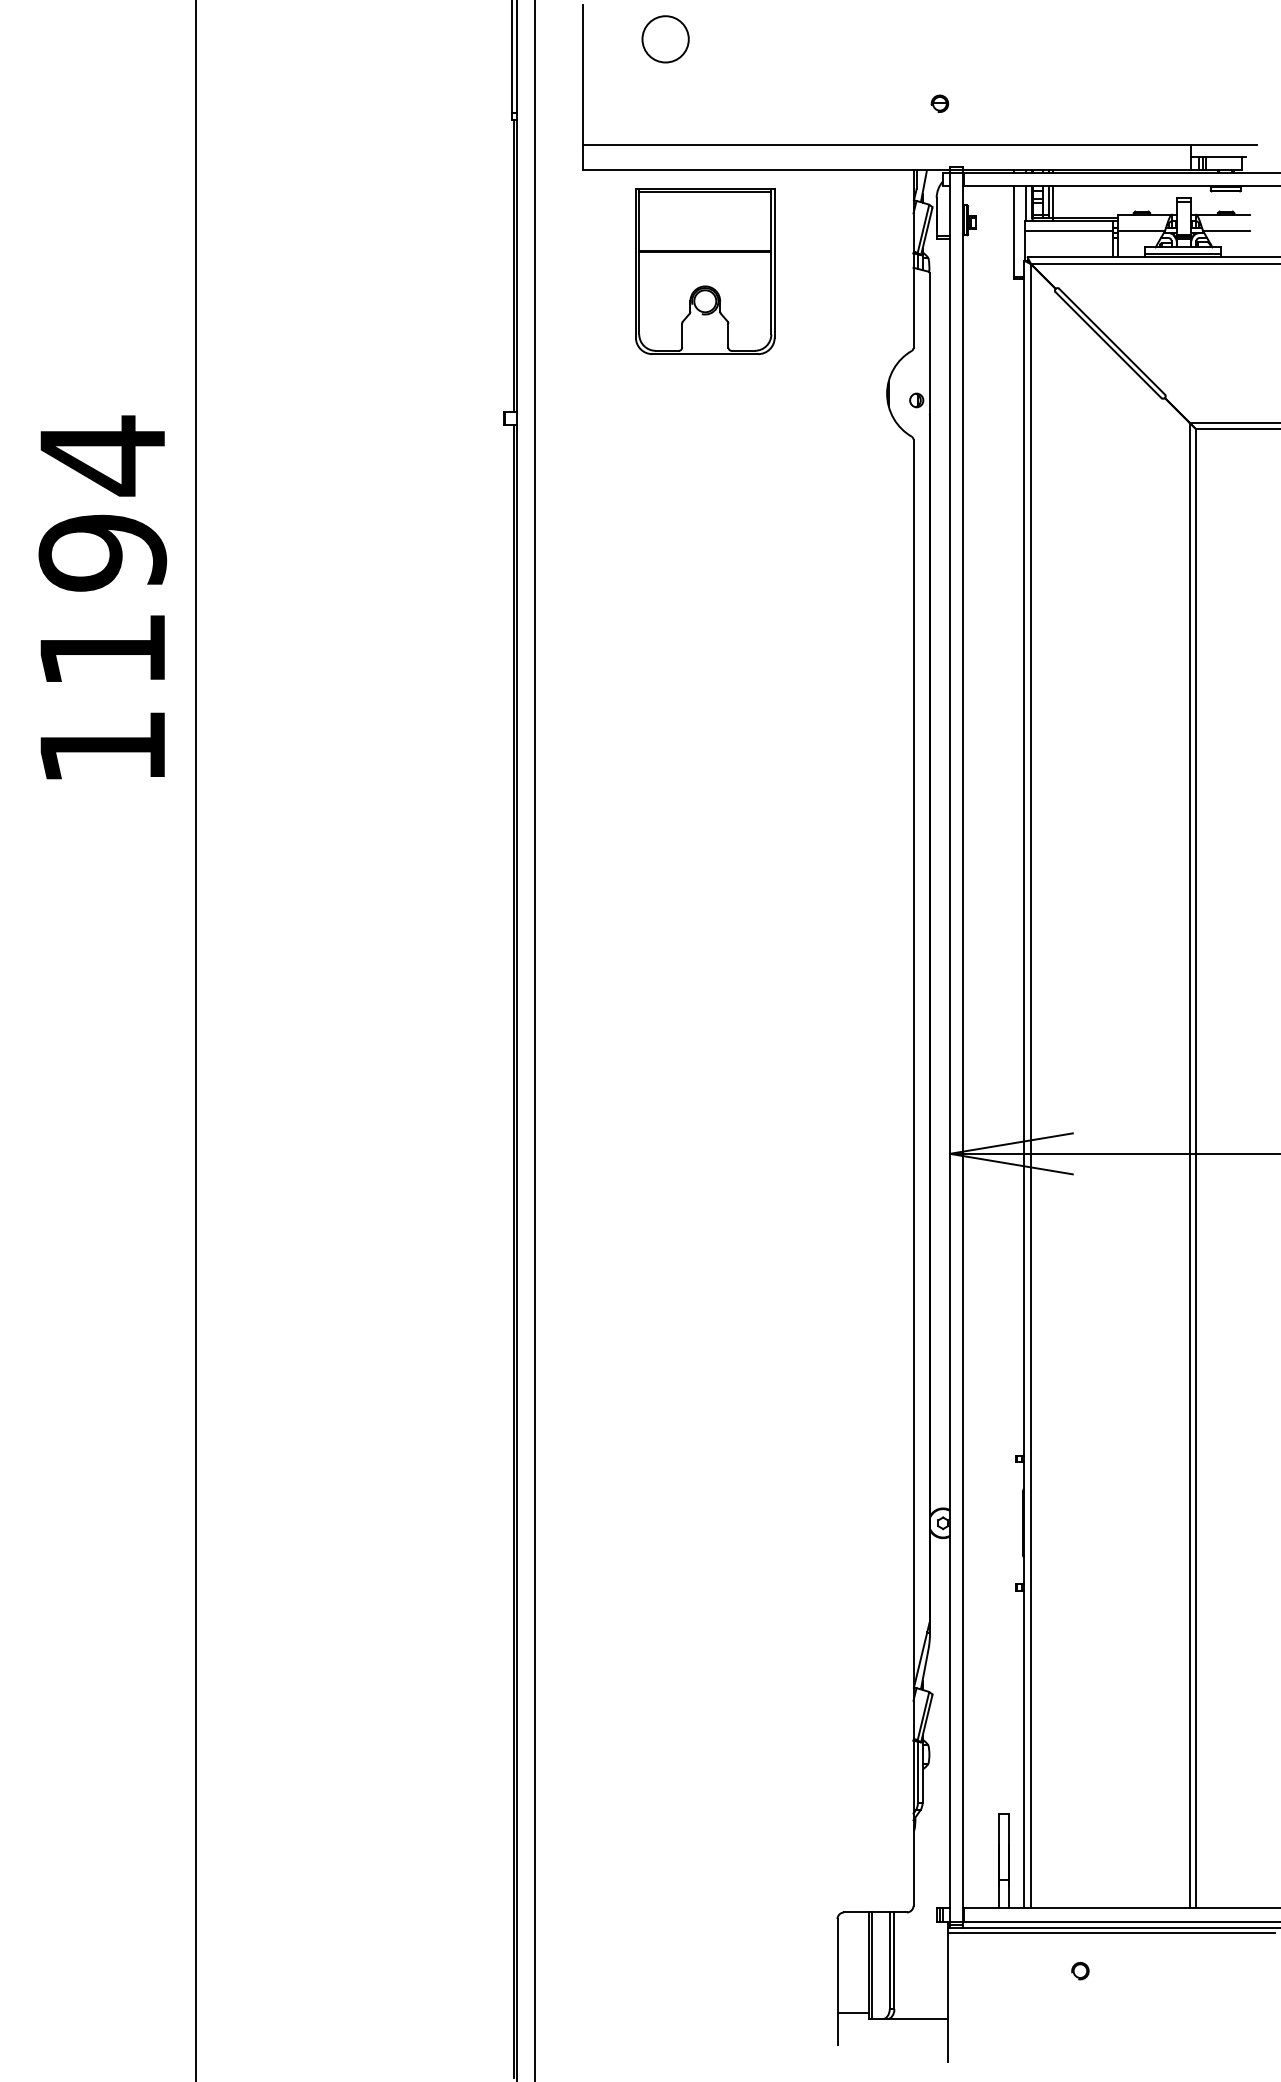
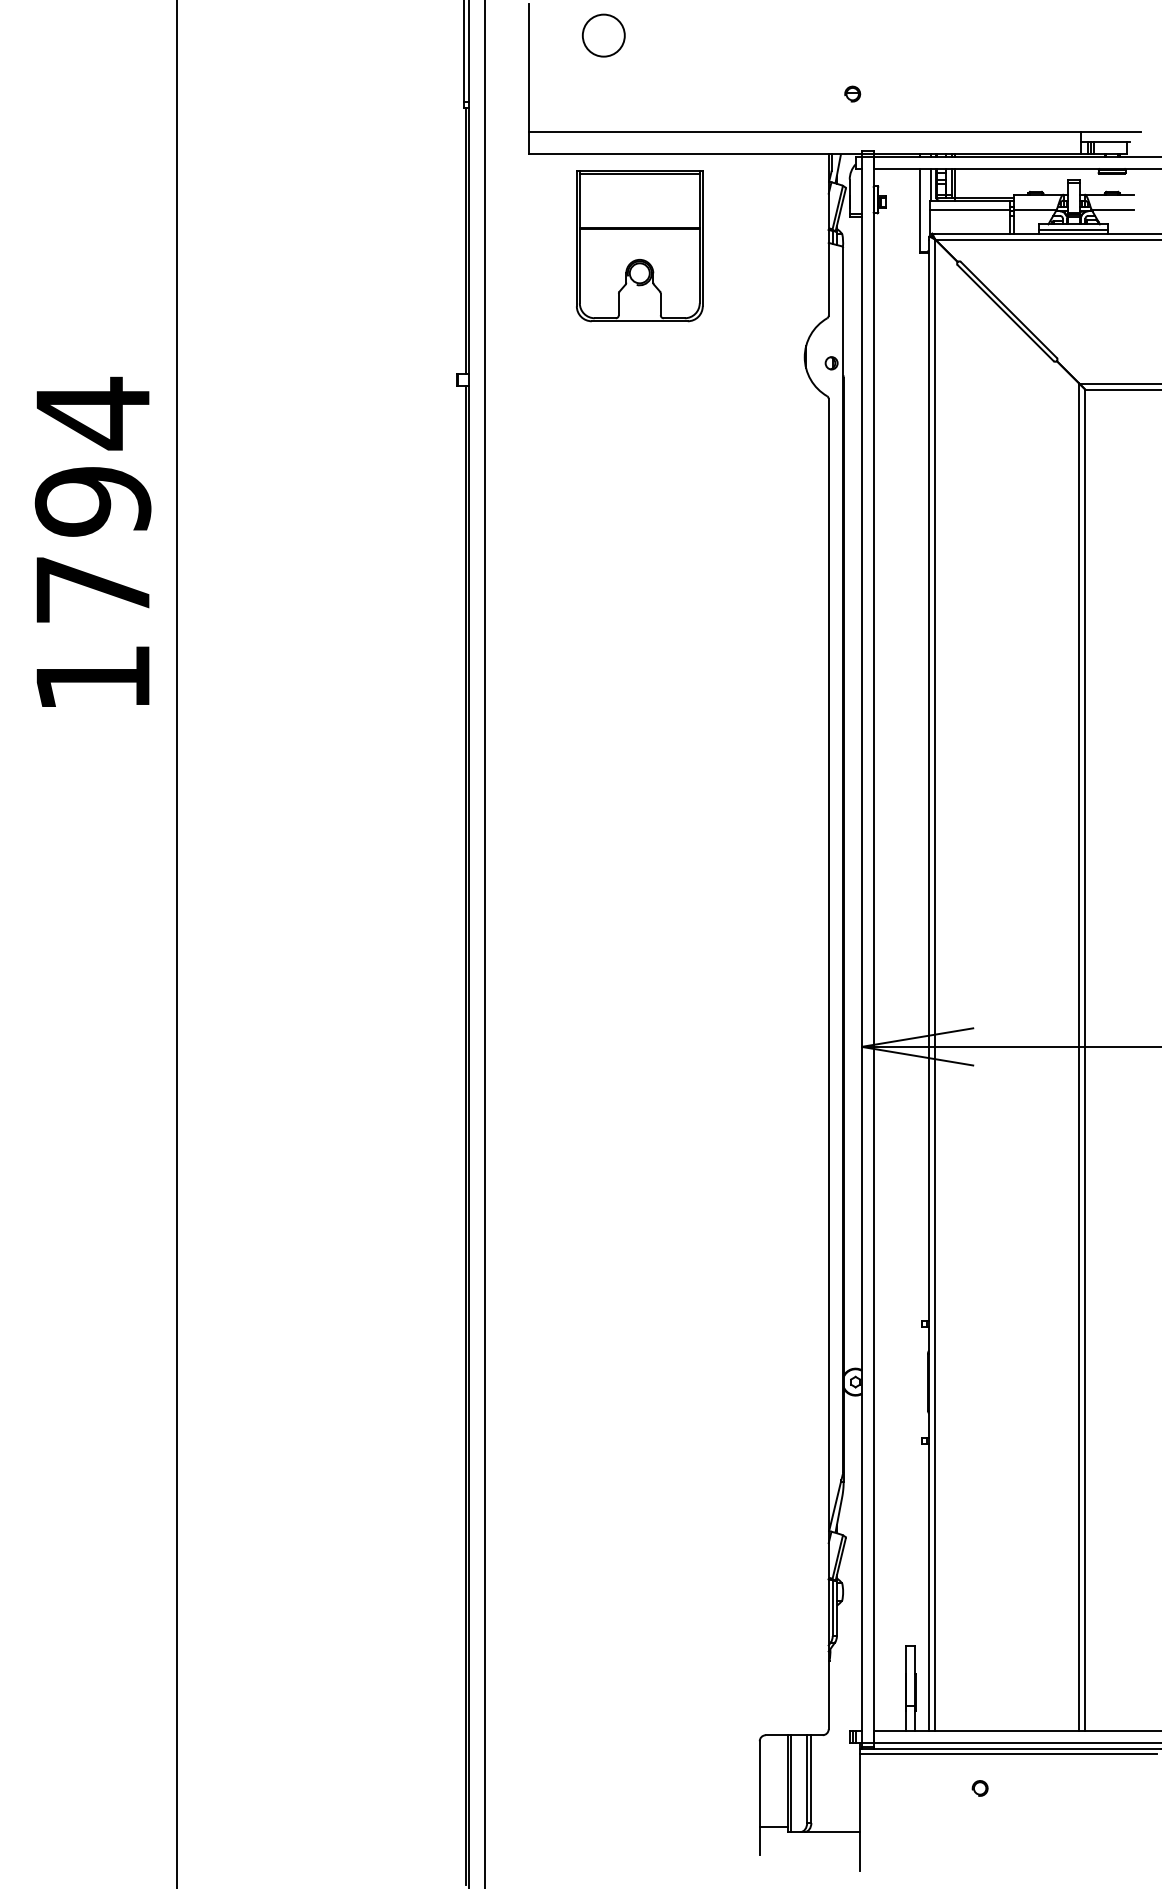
text: (102, 649) -> (92, 589), 1194 -> 1794

